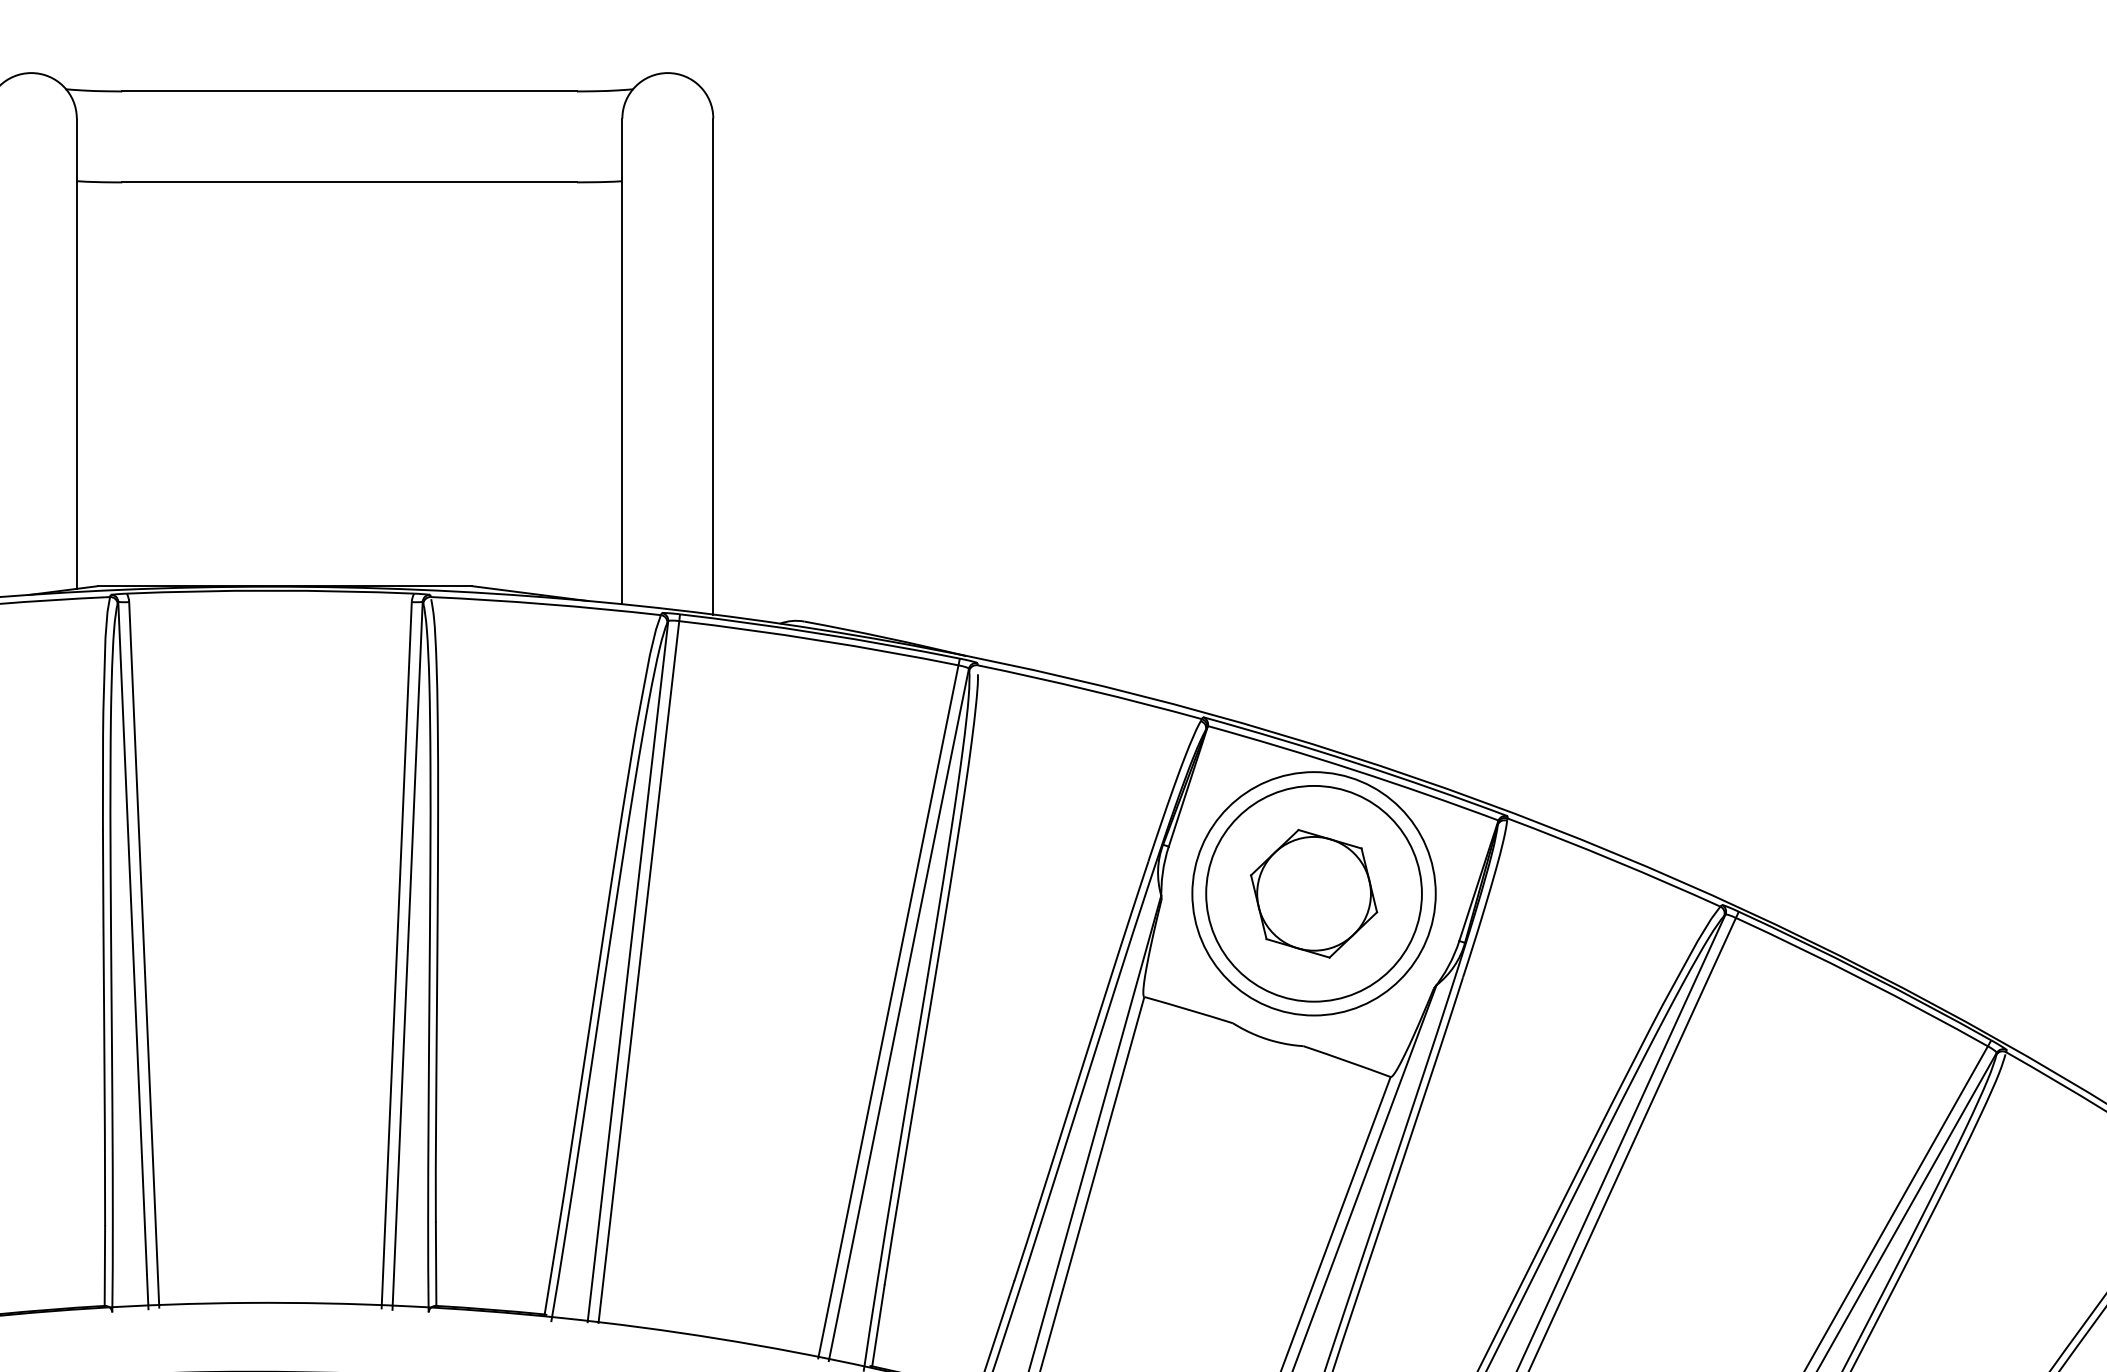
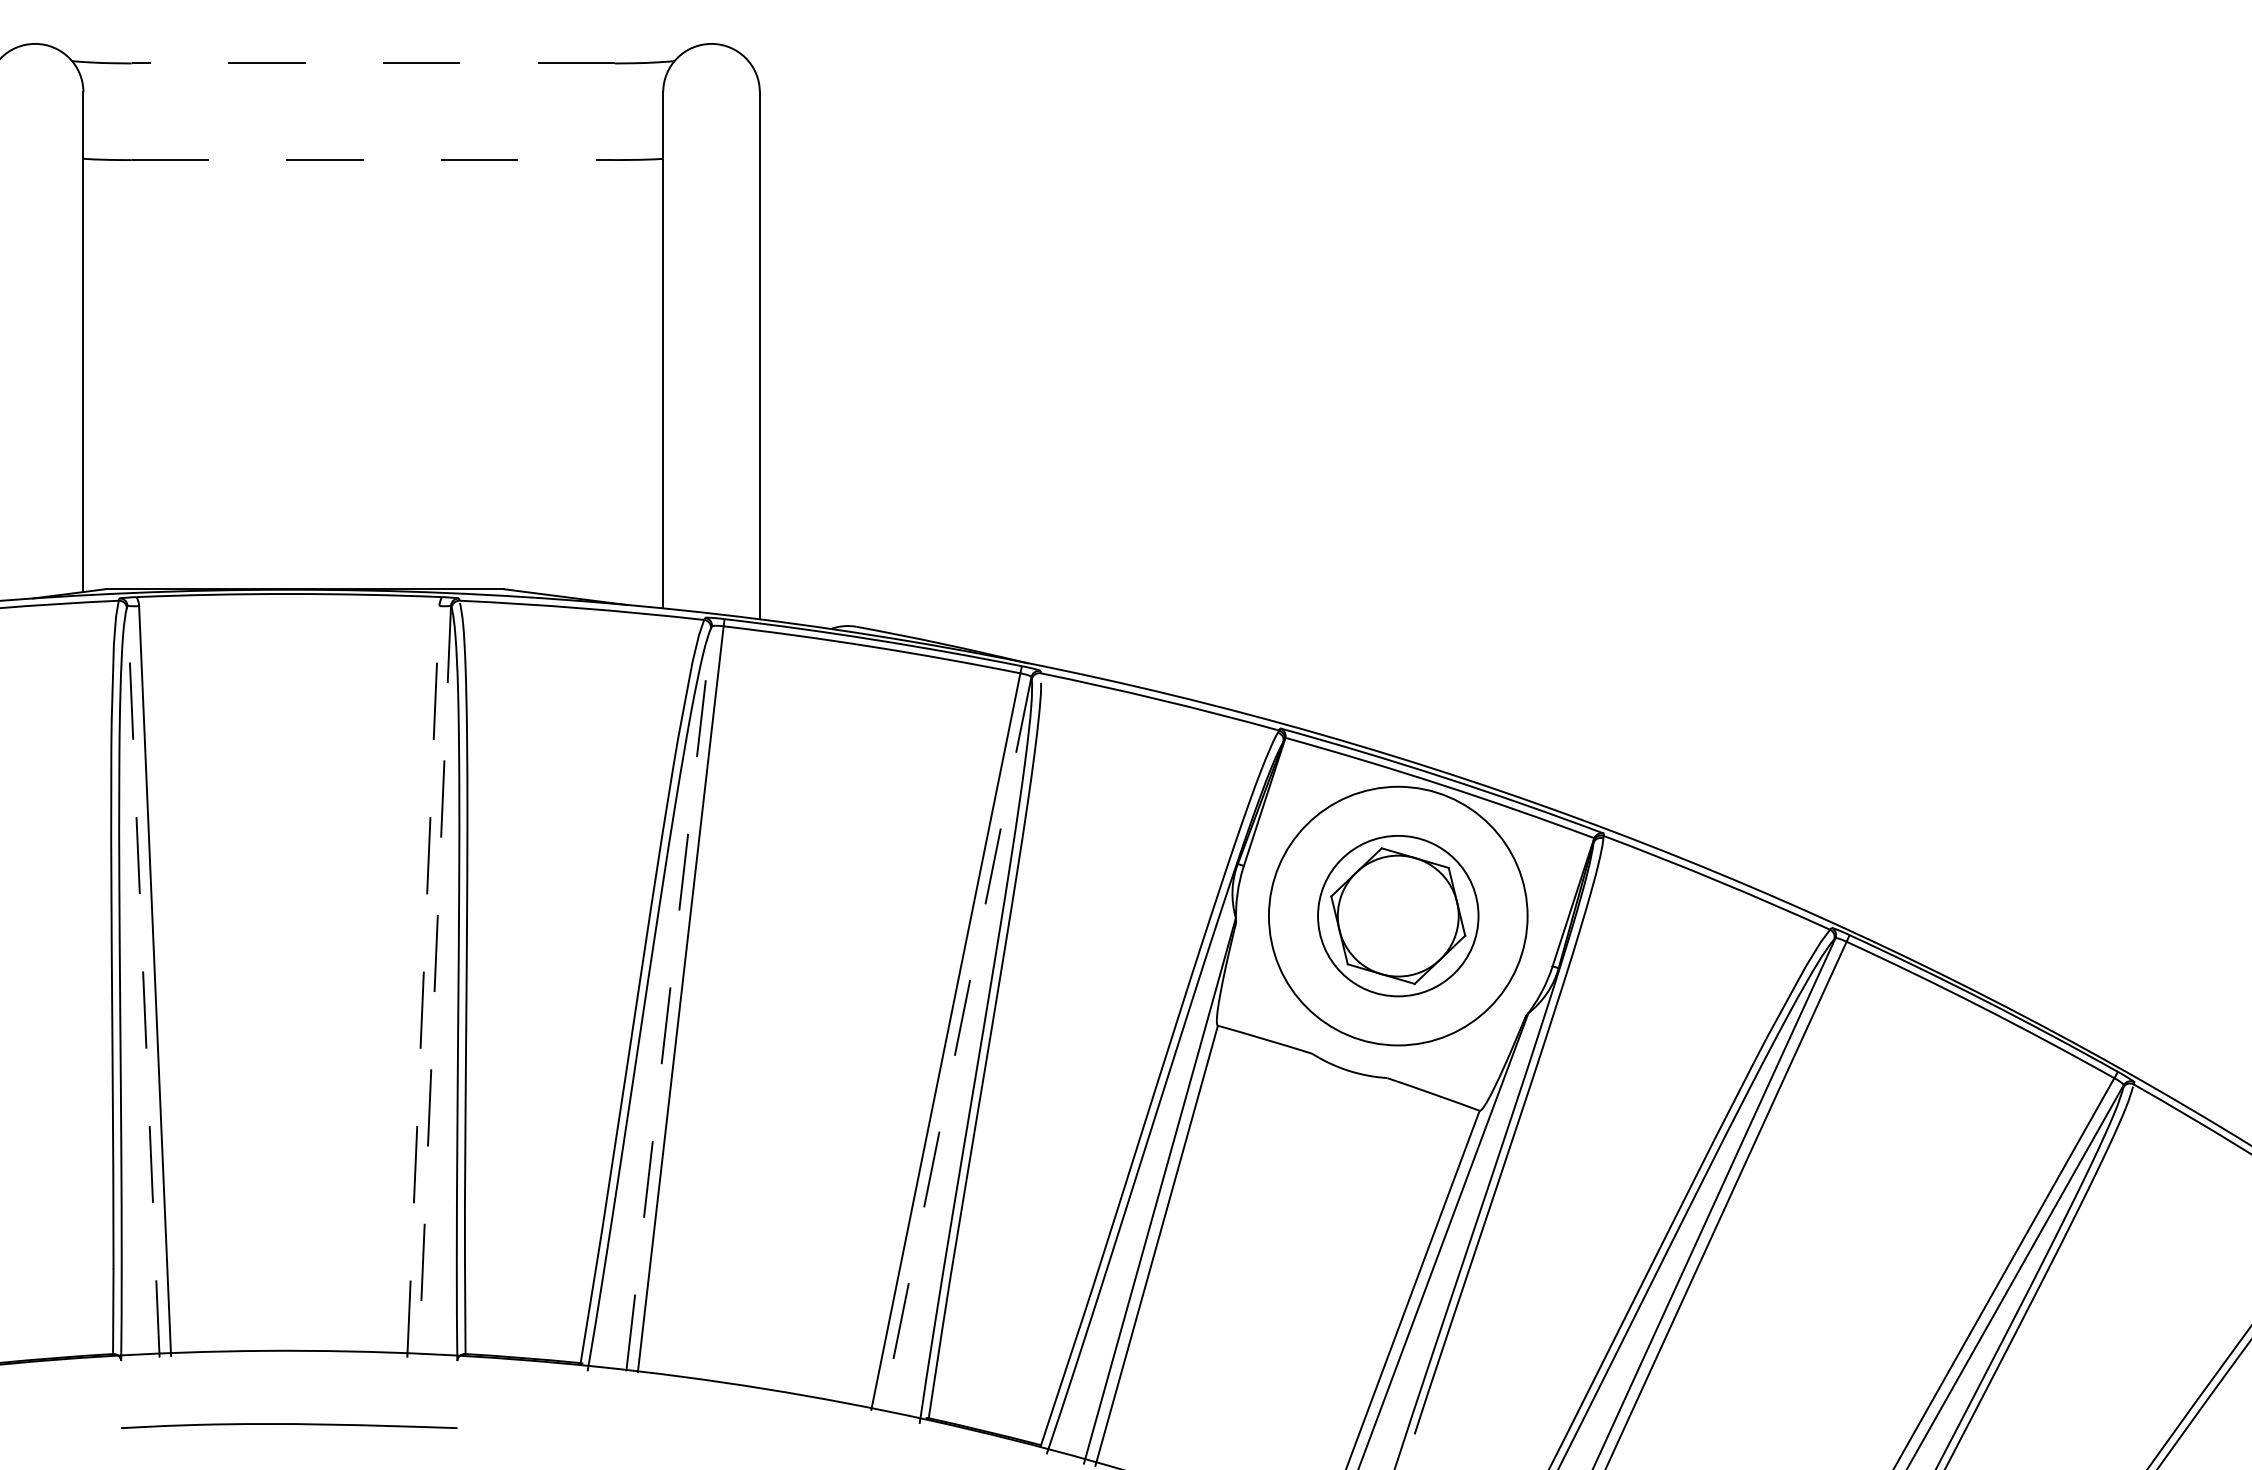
line: (349, 91) -> (373, 63), solid -> dashed
line: (349, 182) -> (373, 160), solid -> dashed
circle: (1313, 893) -> (1397, 915), size x0.7
line: (133, 955) -> (143, 981), solid -> dashed
line: (396, 956) -> (423, 982), solid -> dashed
line: (407, 956) -> (434, 982), solid -> dashed
line: (628, 971) -> (669, 998), solid -> dashed
line: (898, 1015) -> (956, 1045), solid -> dashed

